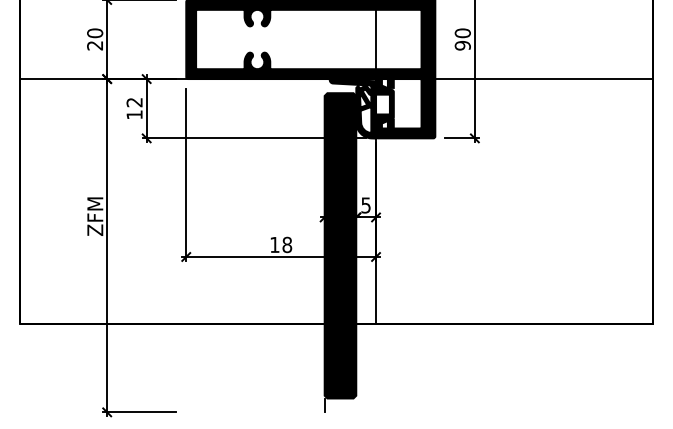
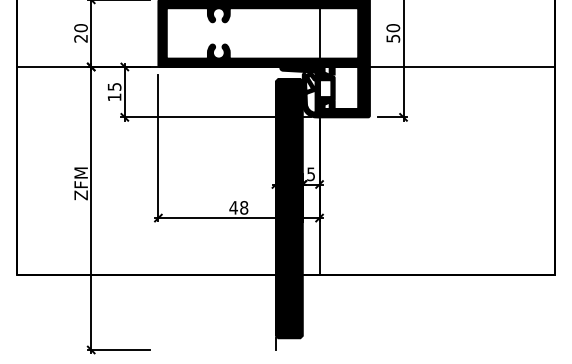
text: (462, 45) -> (392, 38), 90 -> 50
text: (134, 102) -> (114, 86), 12 -> 15
text: (274, 244) -> (233, 207), 18 -> 48

